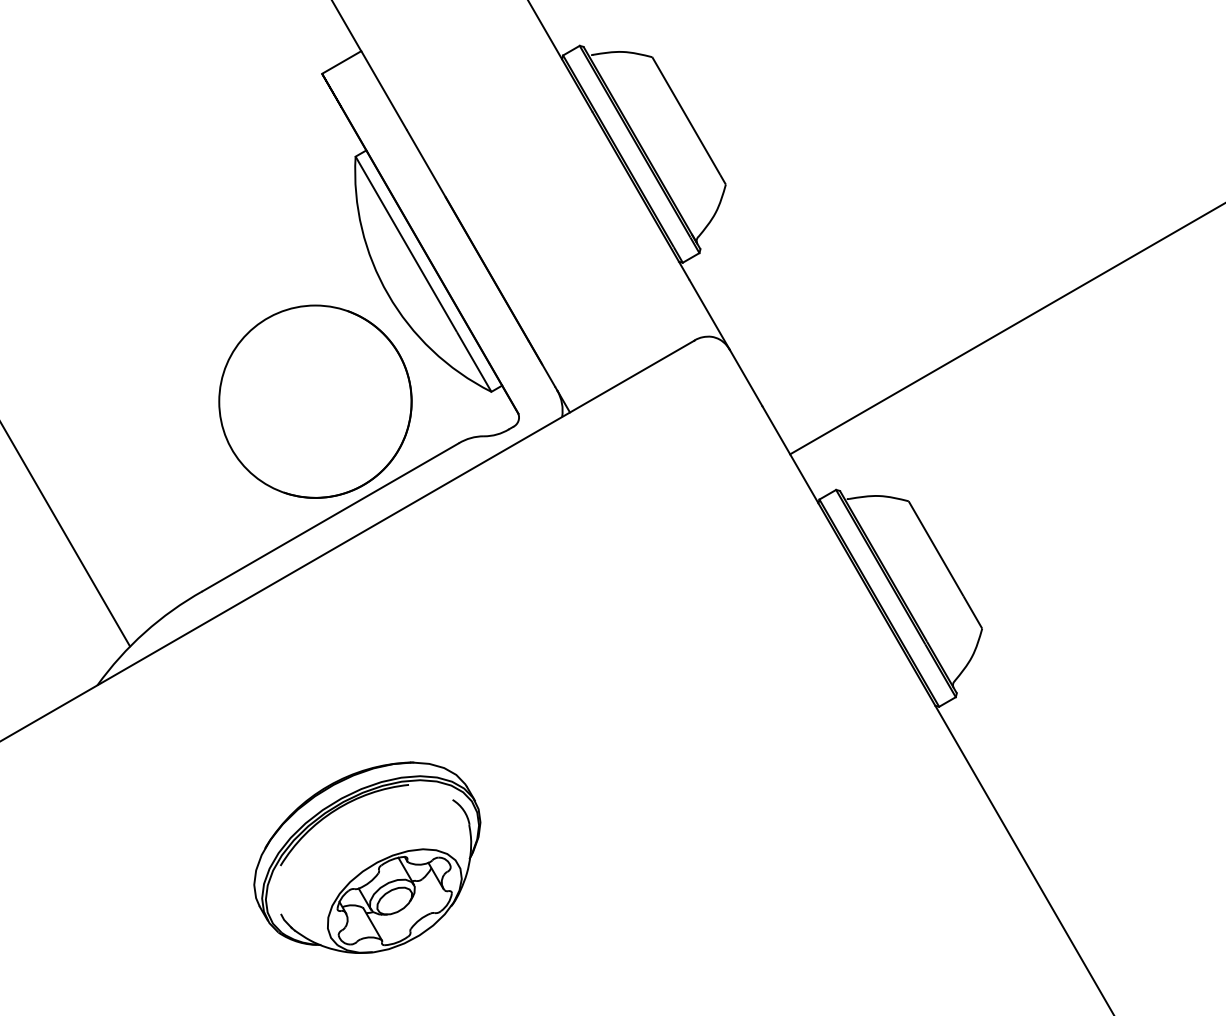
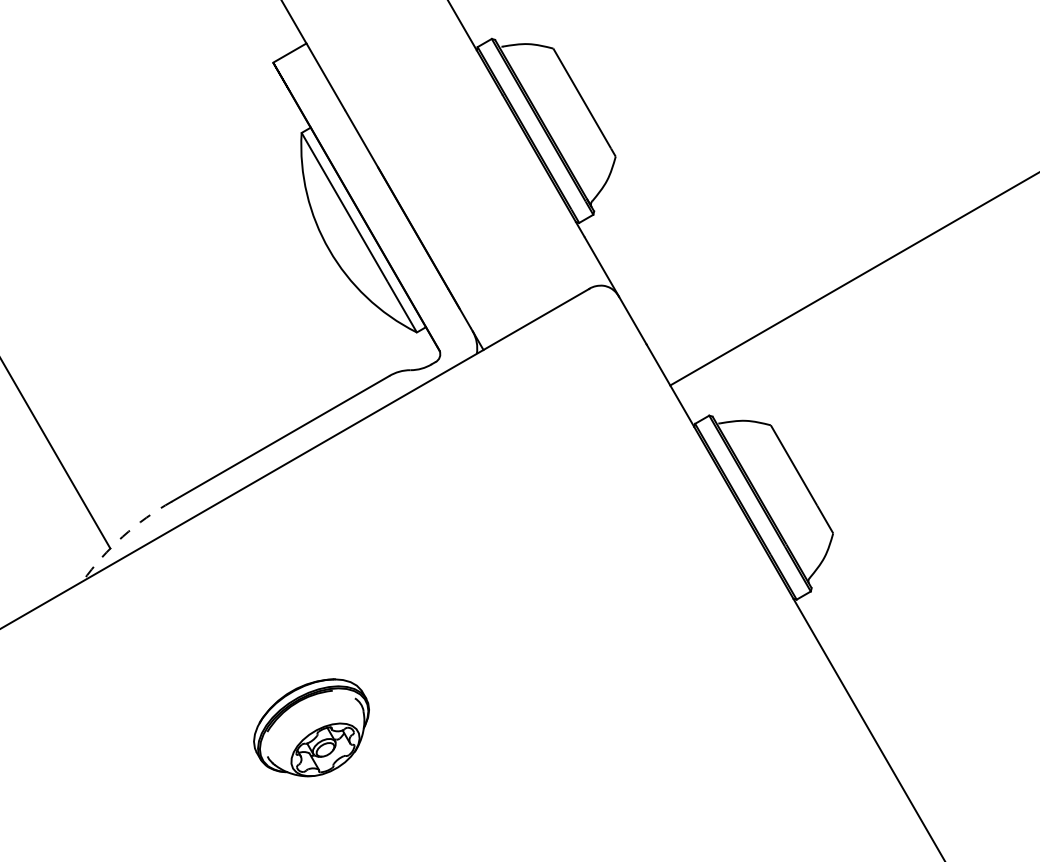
circle: (315, 401) -> (267, 340), removed
arc: (144, 632) -> (122, 536), solid -> dashed
part: (367, 857) -> (311, 727), size x0.6

